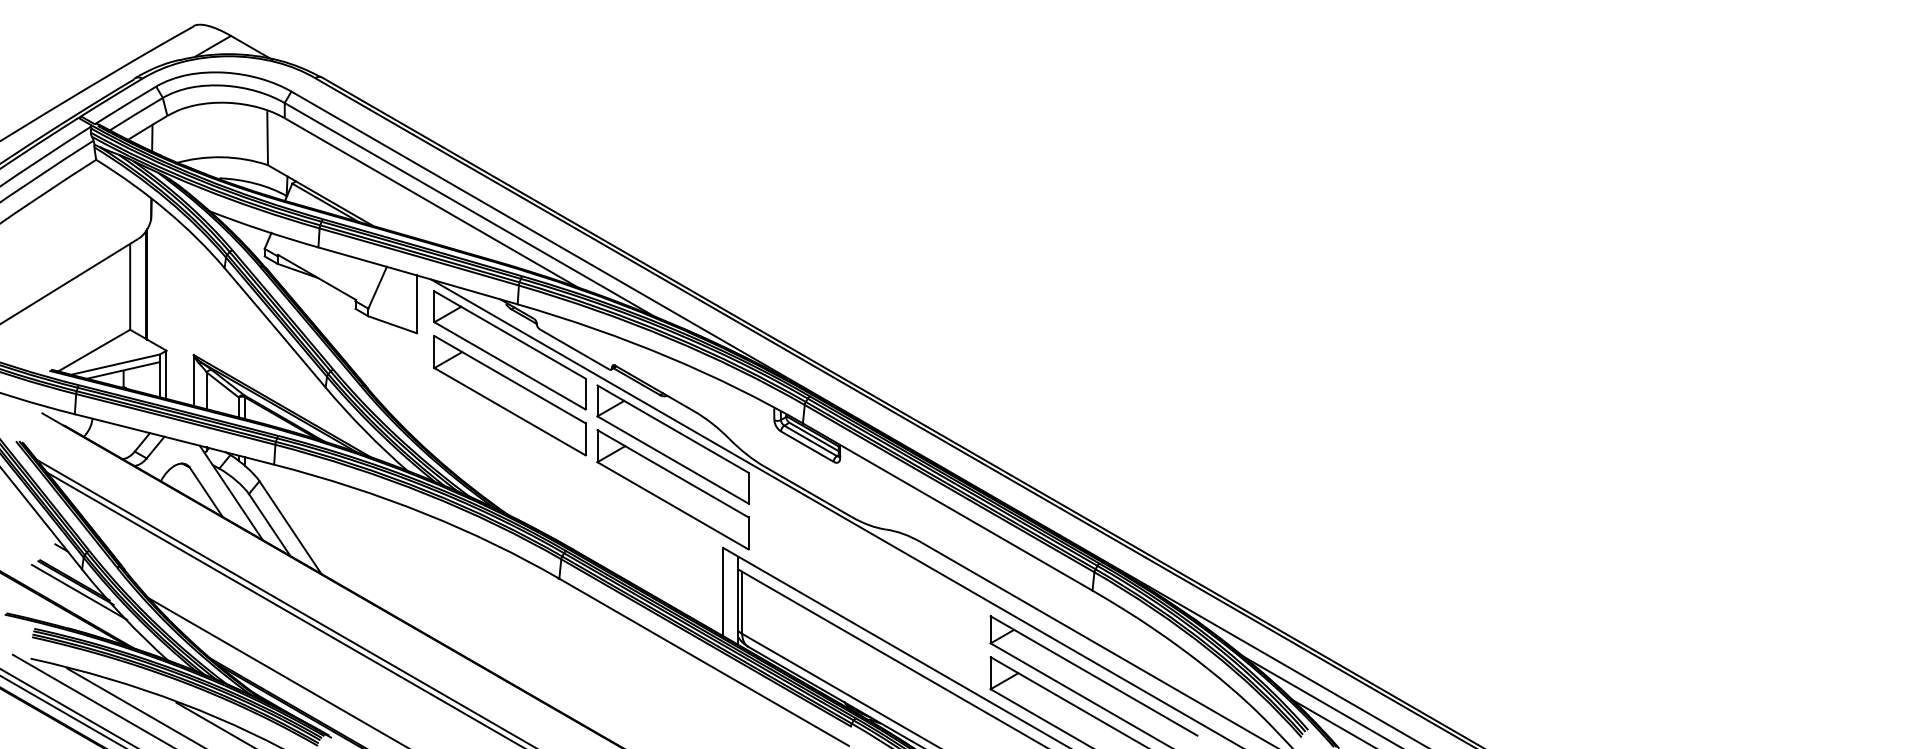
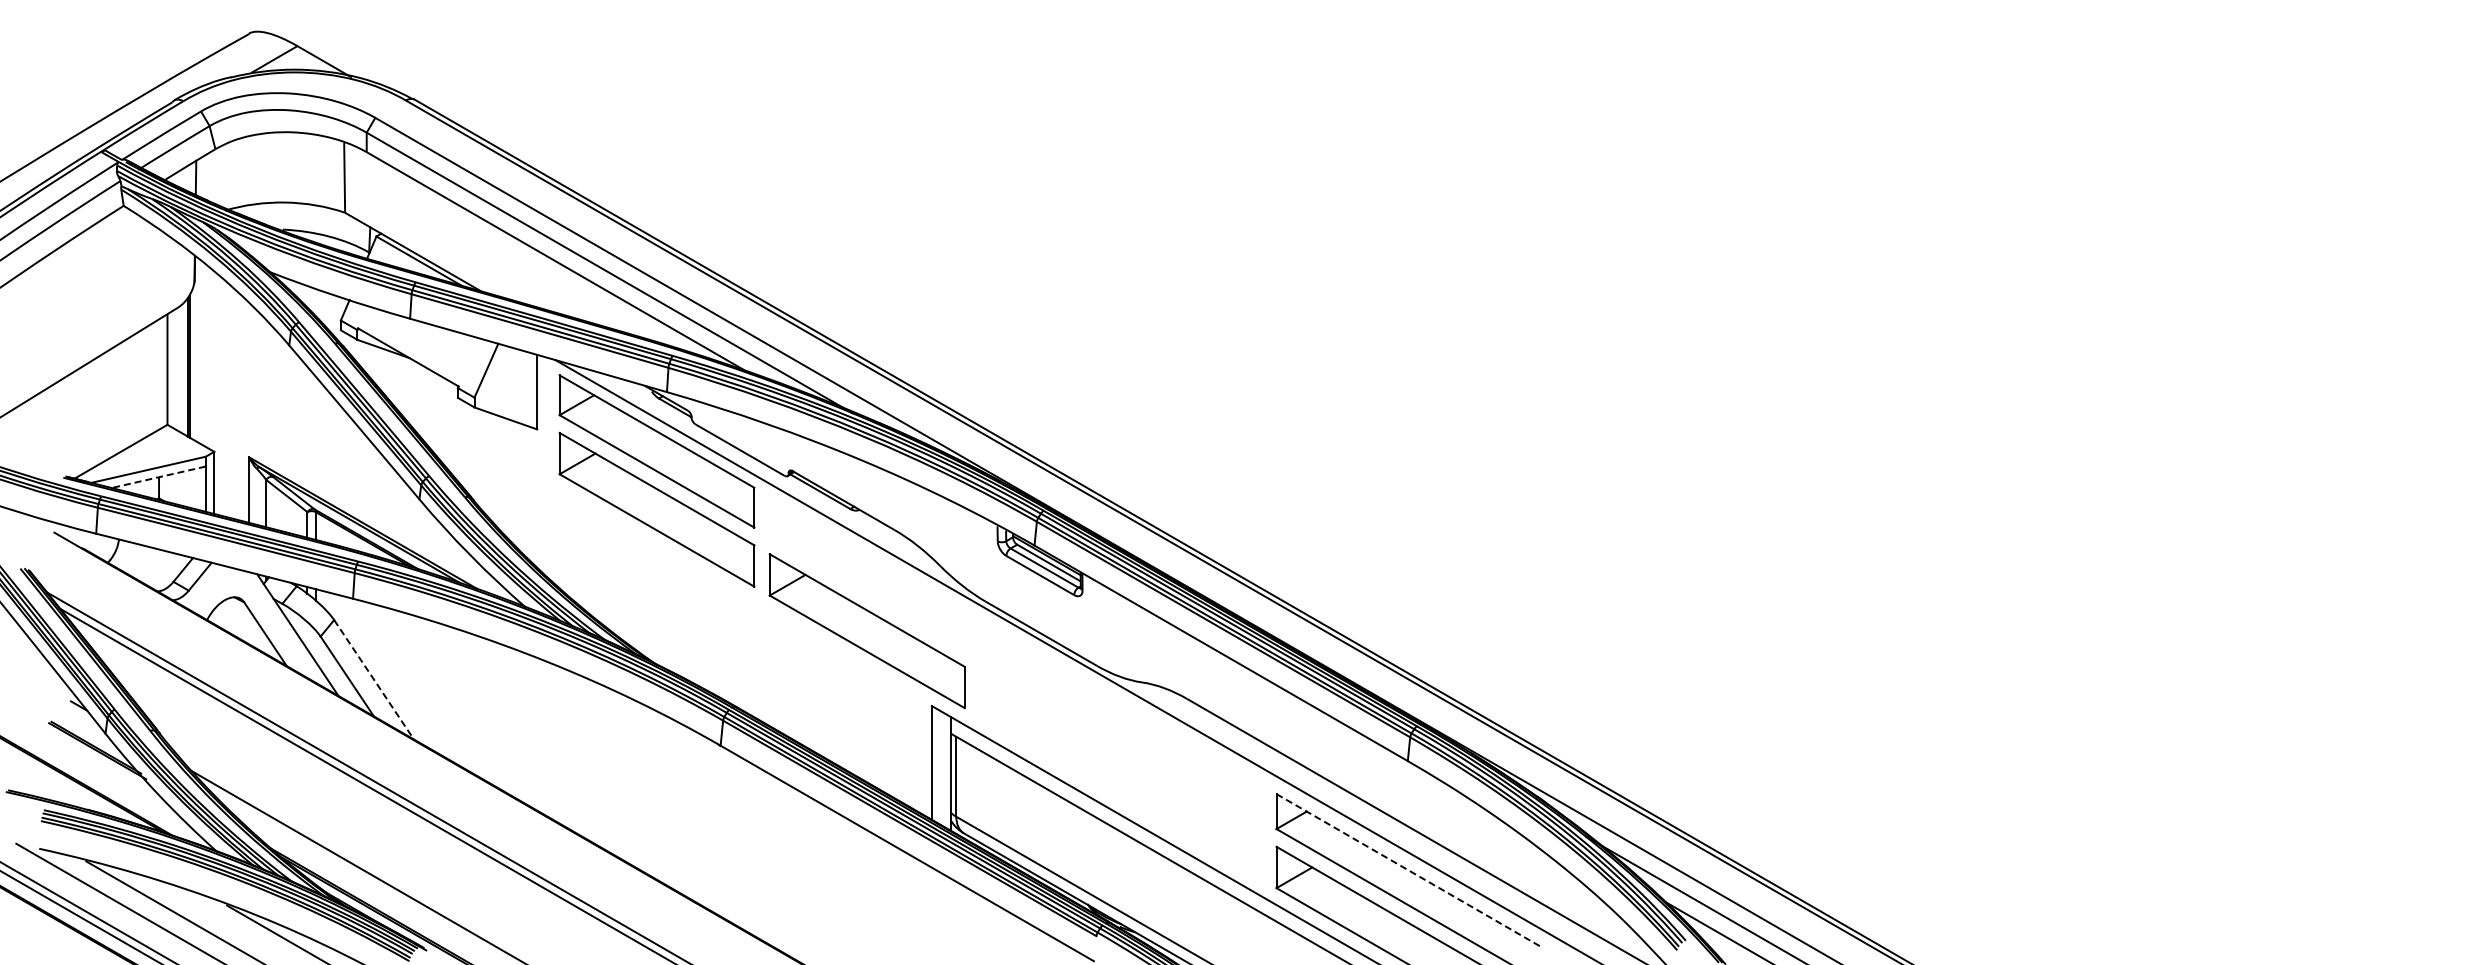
line: (123, 370) -> (158, 477), solid -> dashed
part: (672, 444) -> (866, 572), removed
line: (290, 527) -> (374, 679), solid -> dashed
line: (78, 591) -> (101, 762), removed
line: (1093, 676) -> (1409, 871), solid -> dashed

